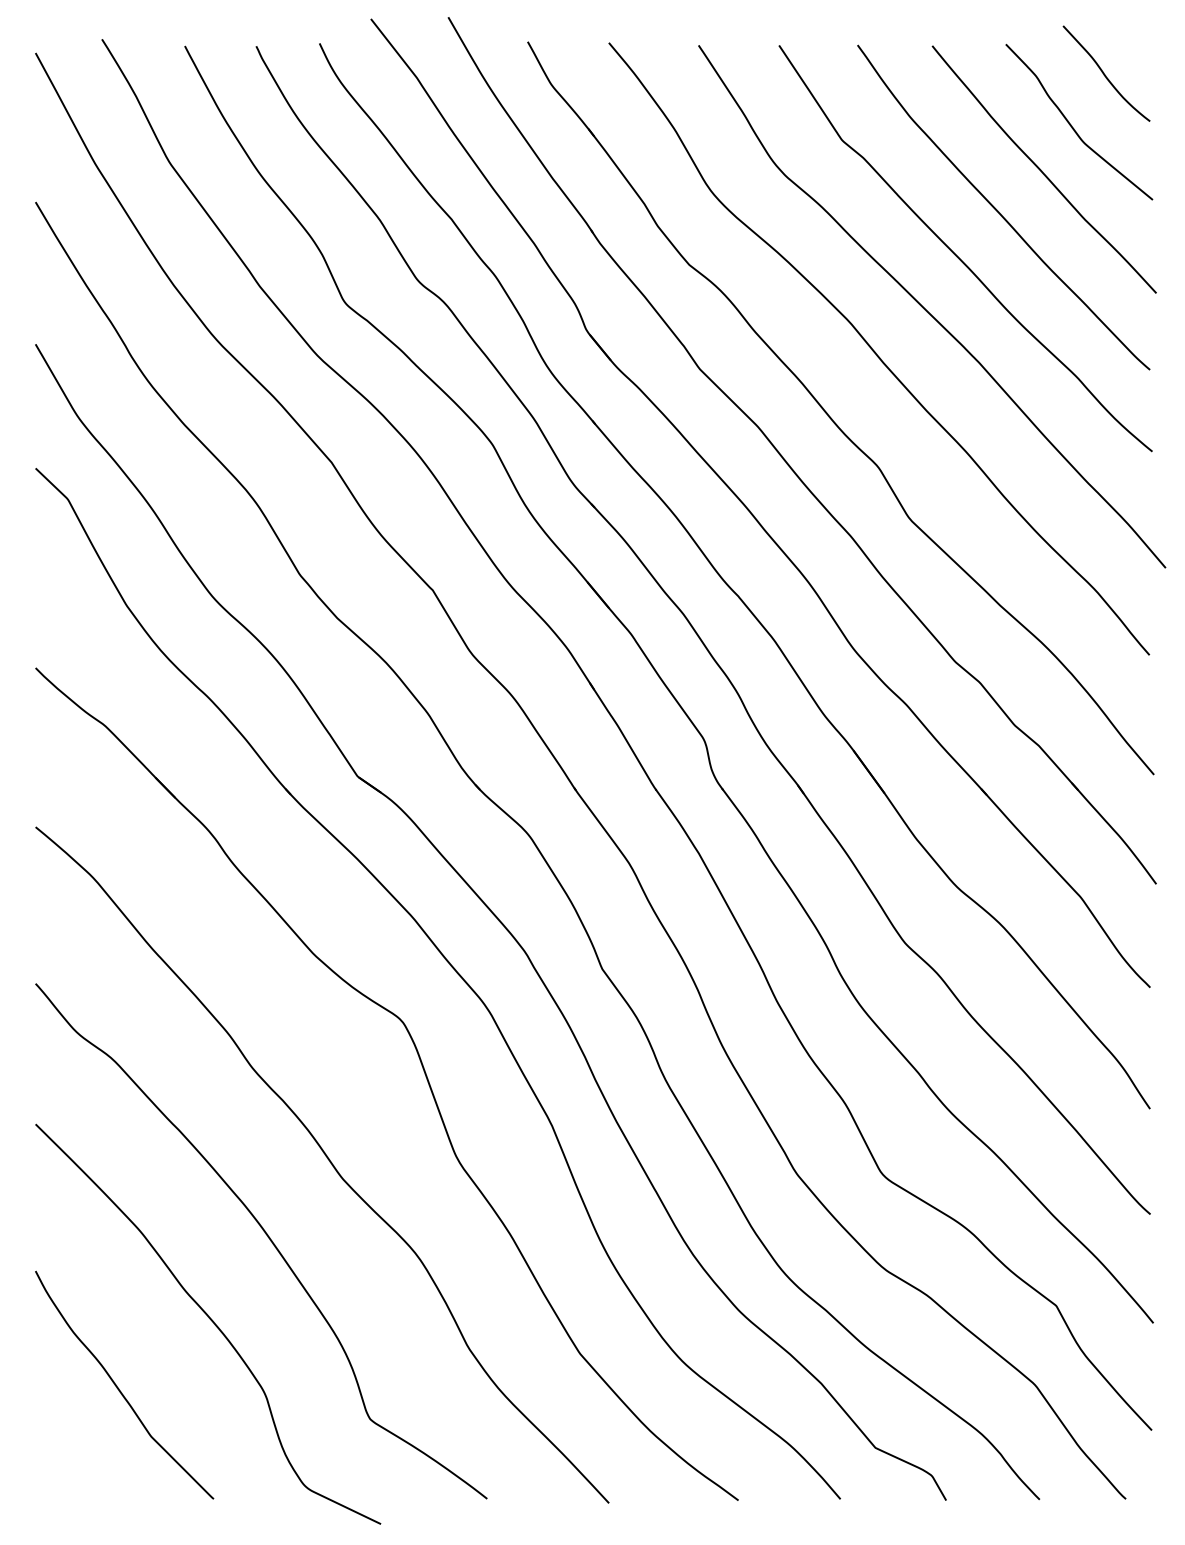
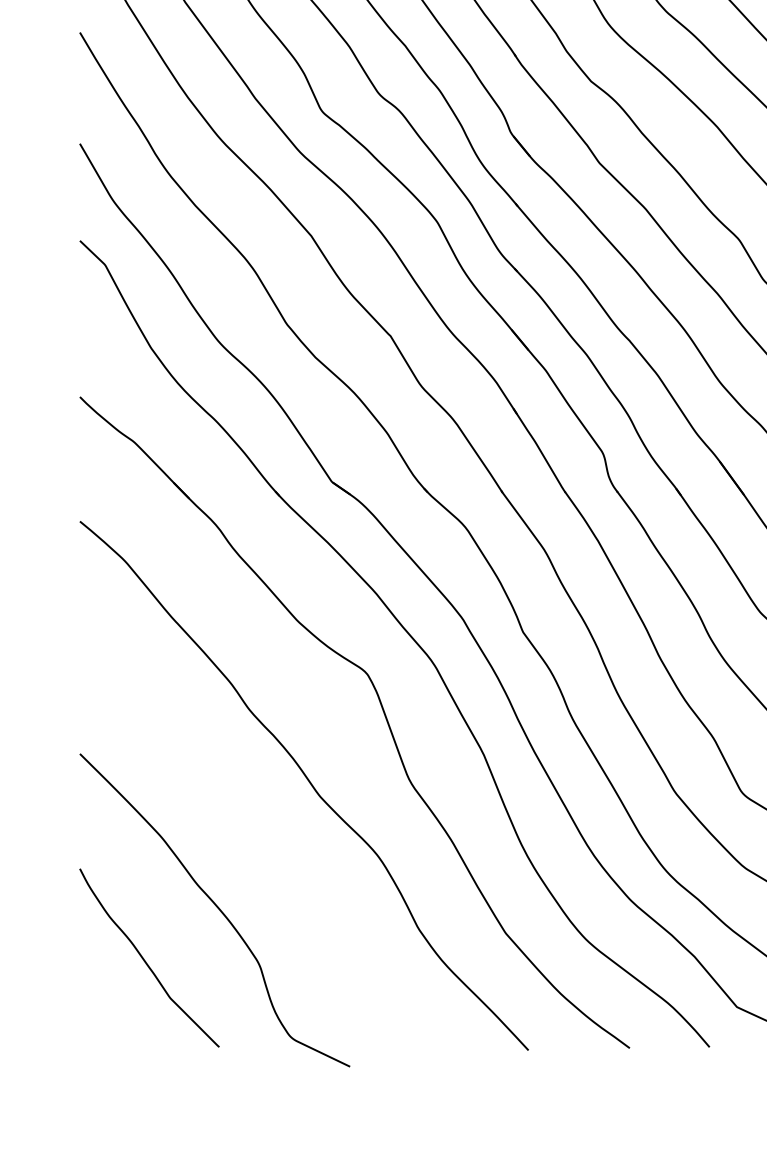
curve: (267, 1237) -> (261, 842), removed

